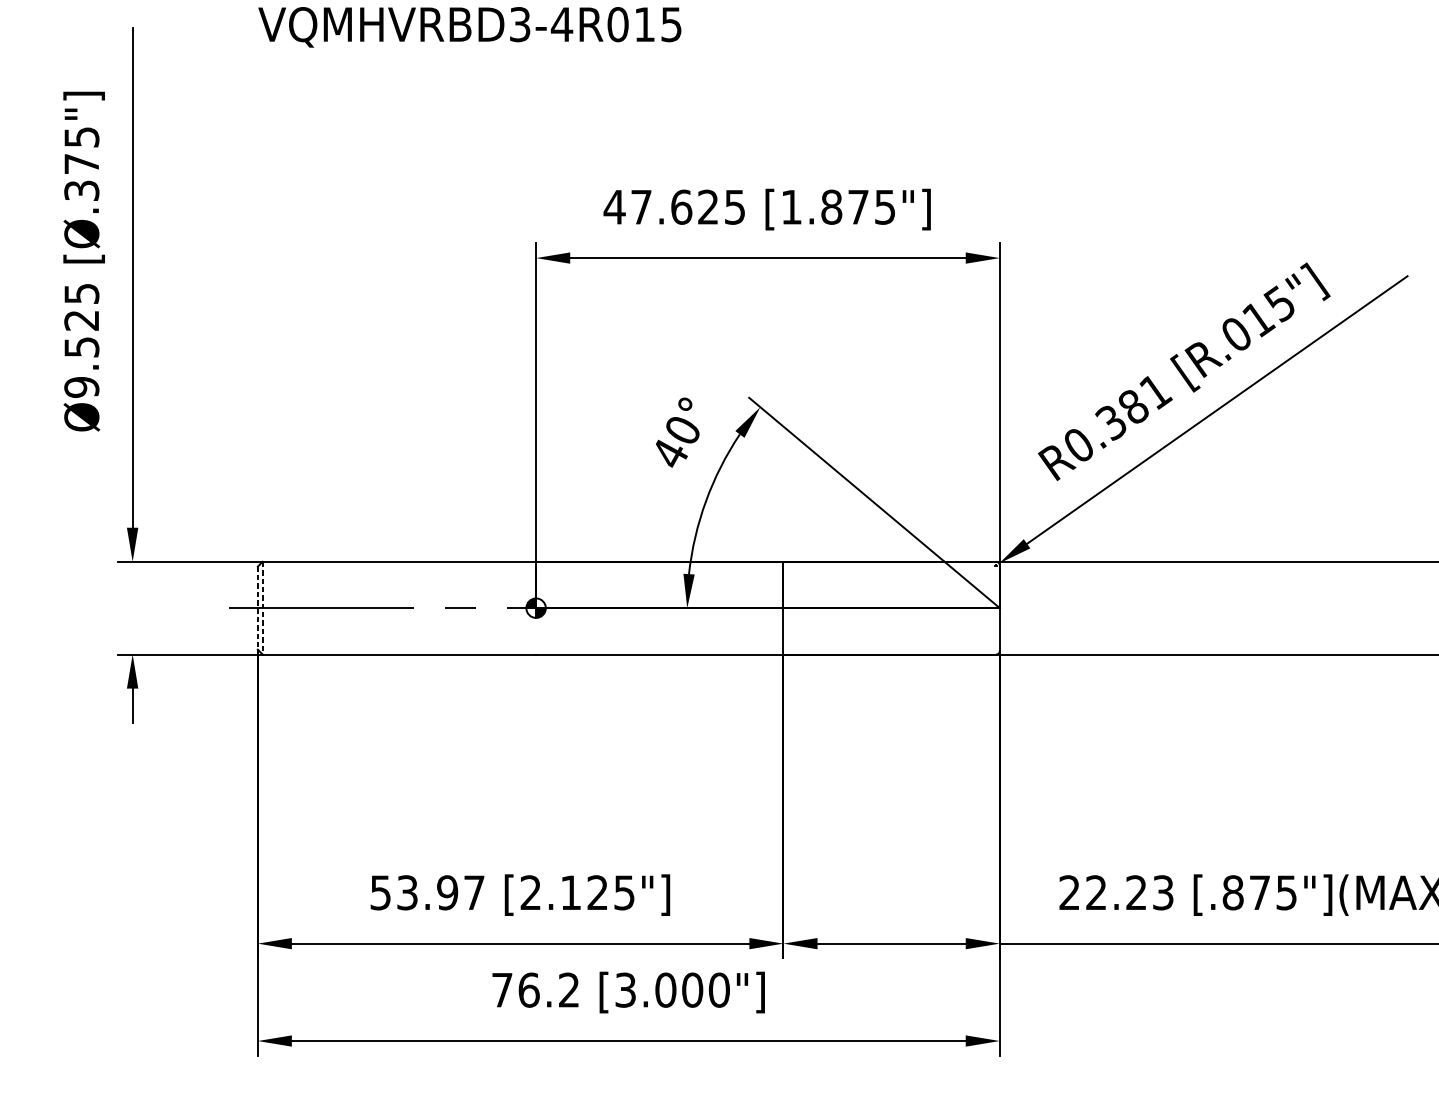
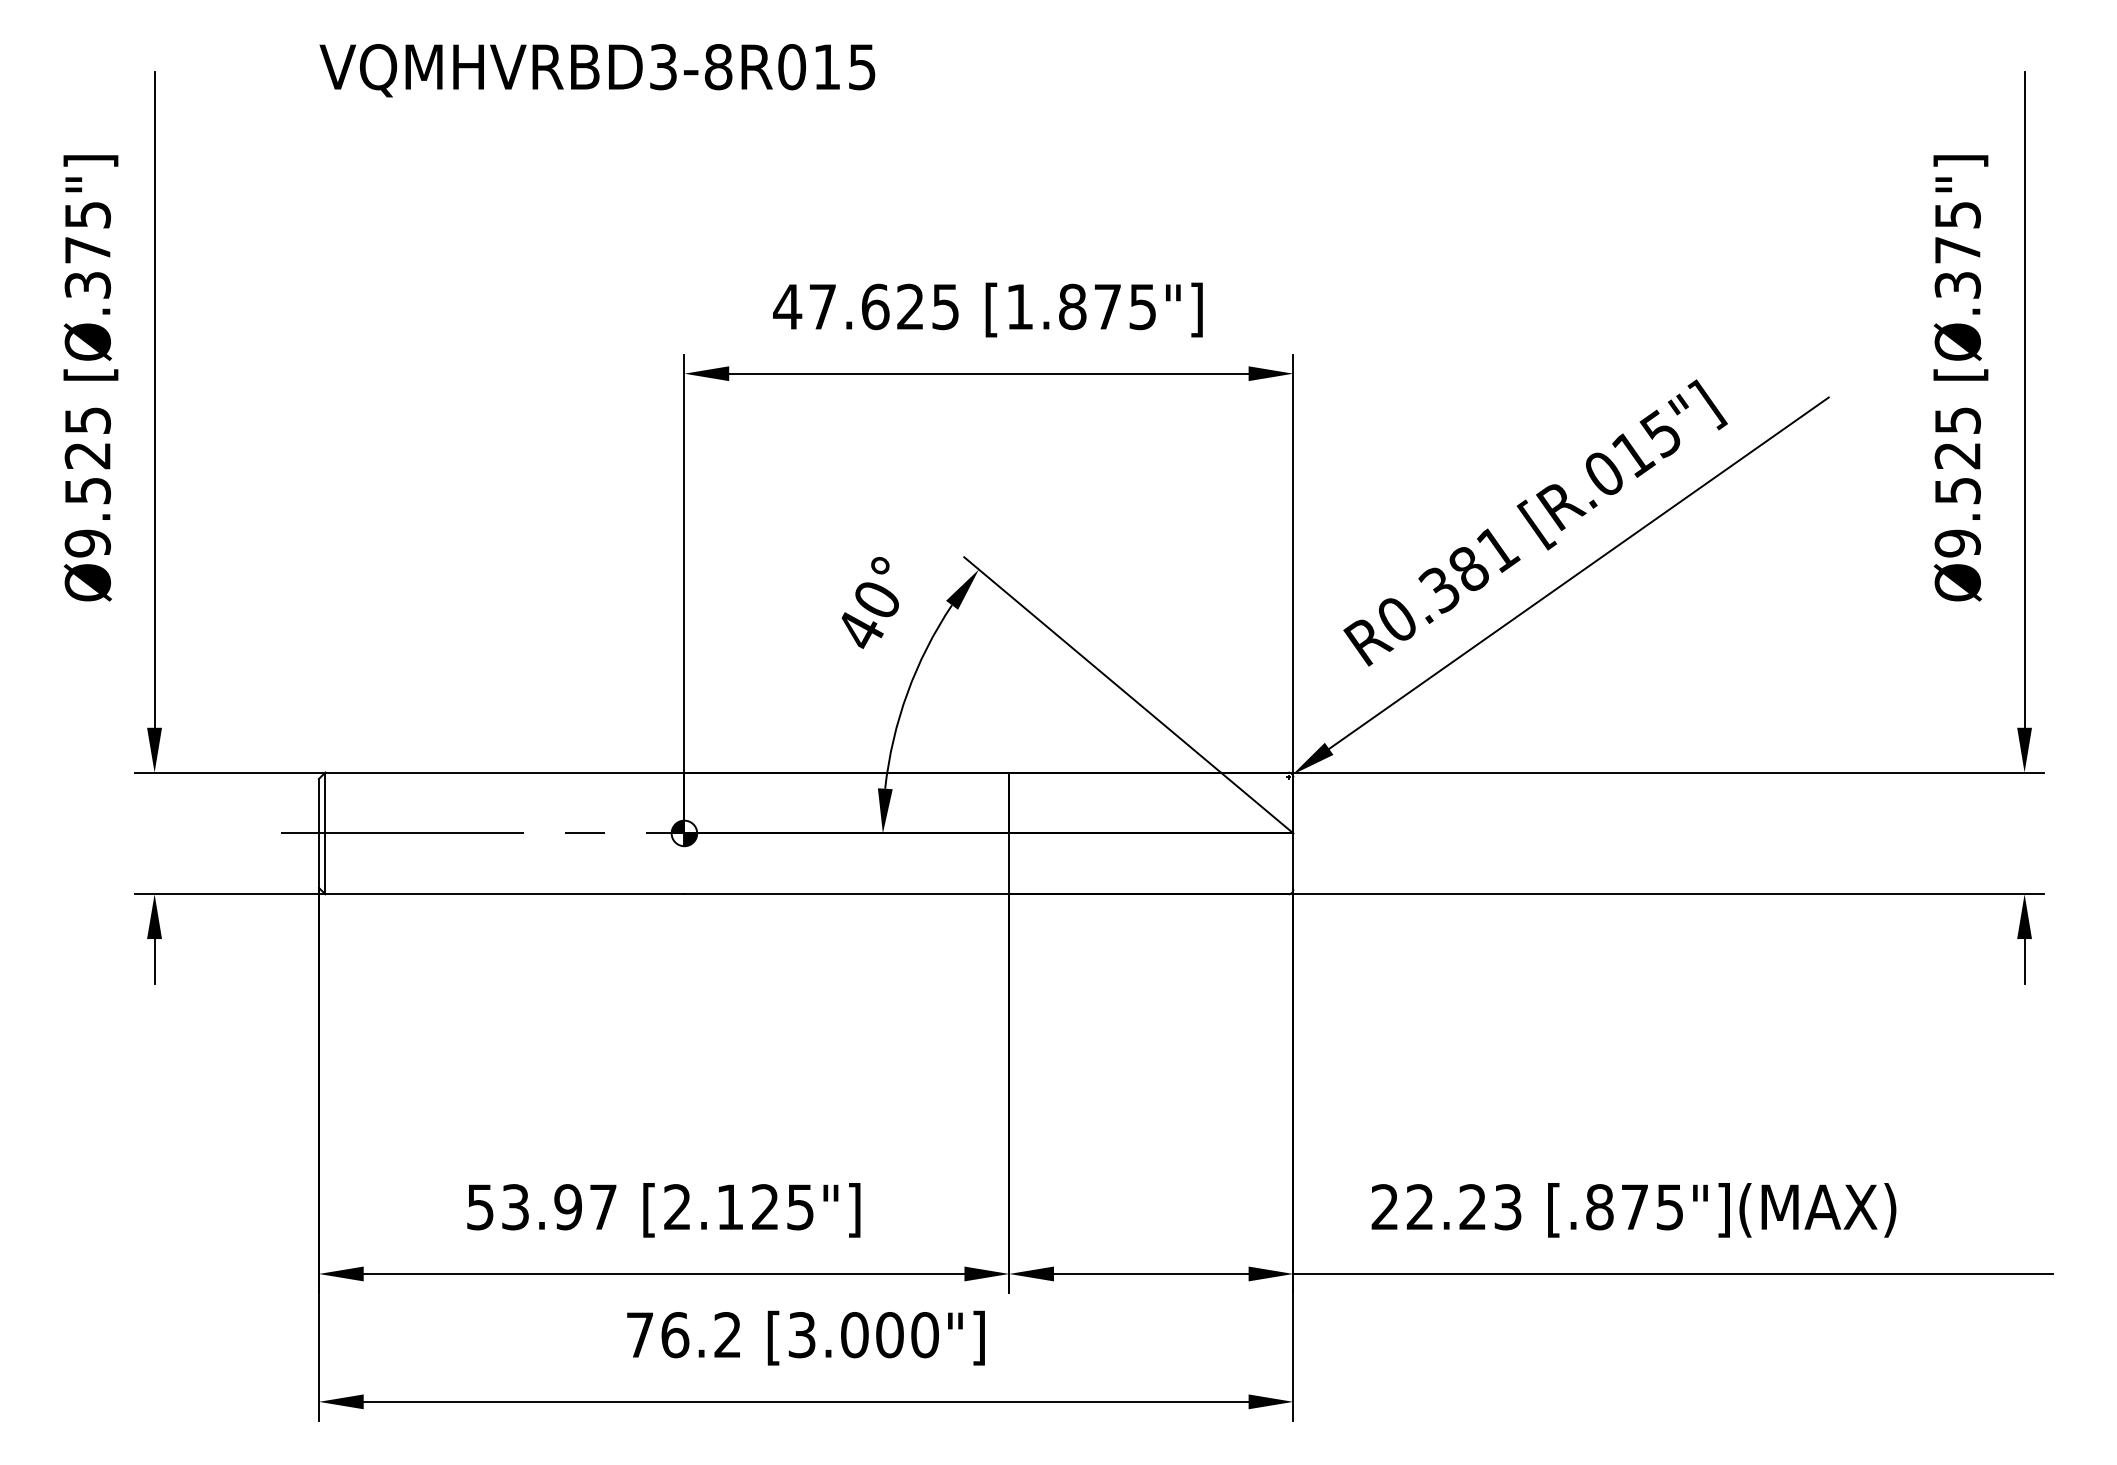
text: (562, 24) -> (718, 67), VQMHVRBD3-4R015 -> VQMHVRBD3-8R015
line: (258, 608) -> (319, 833), dashed -> solid
line: (262, 608) -> (325, 833), dashed -> solid

